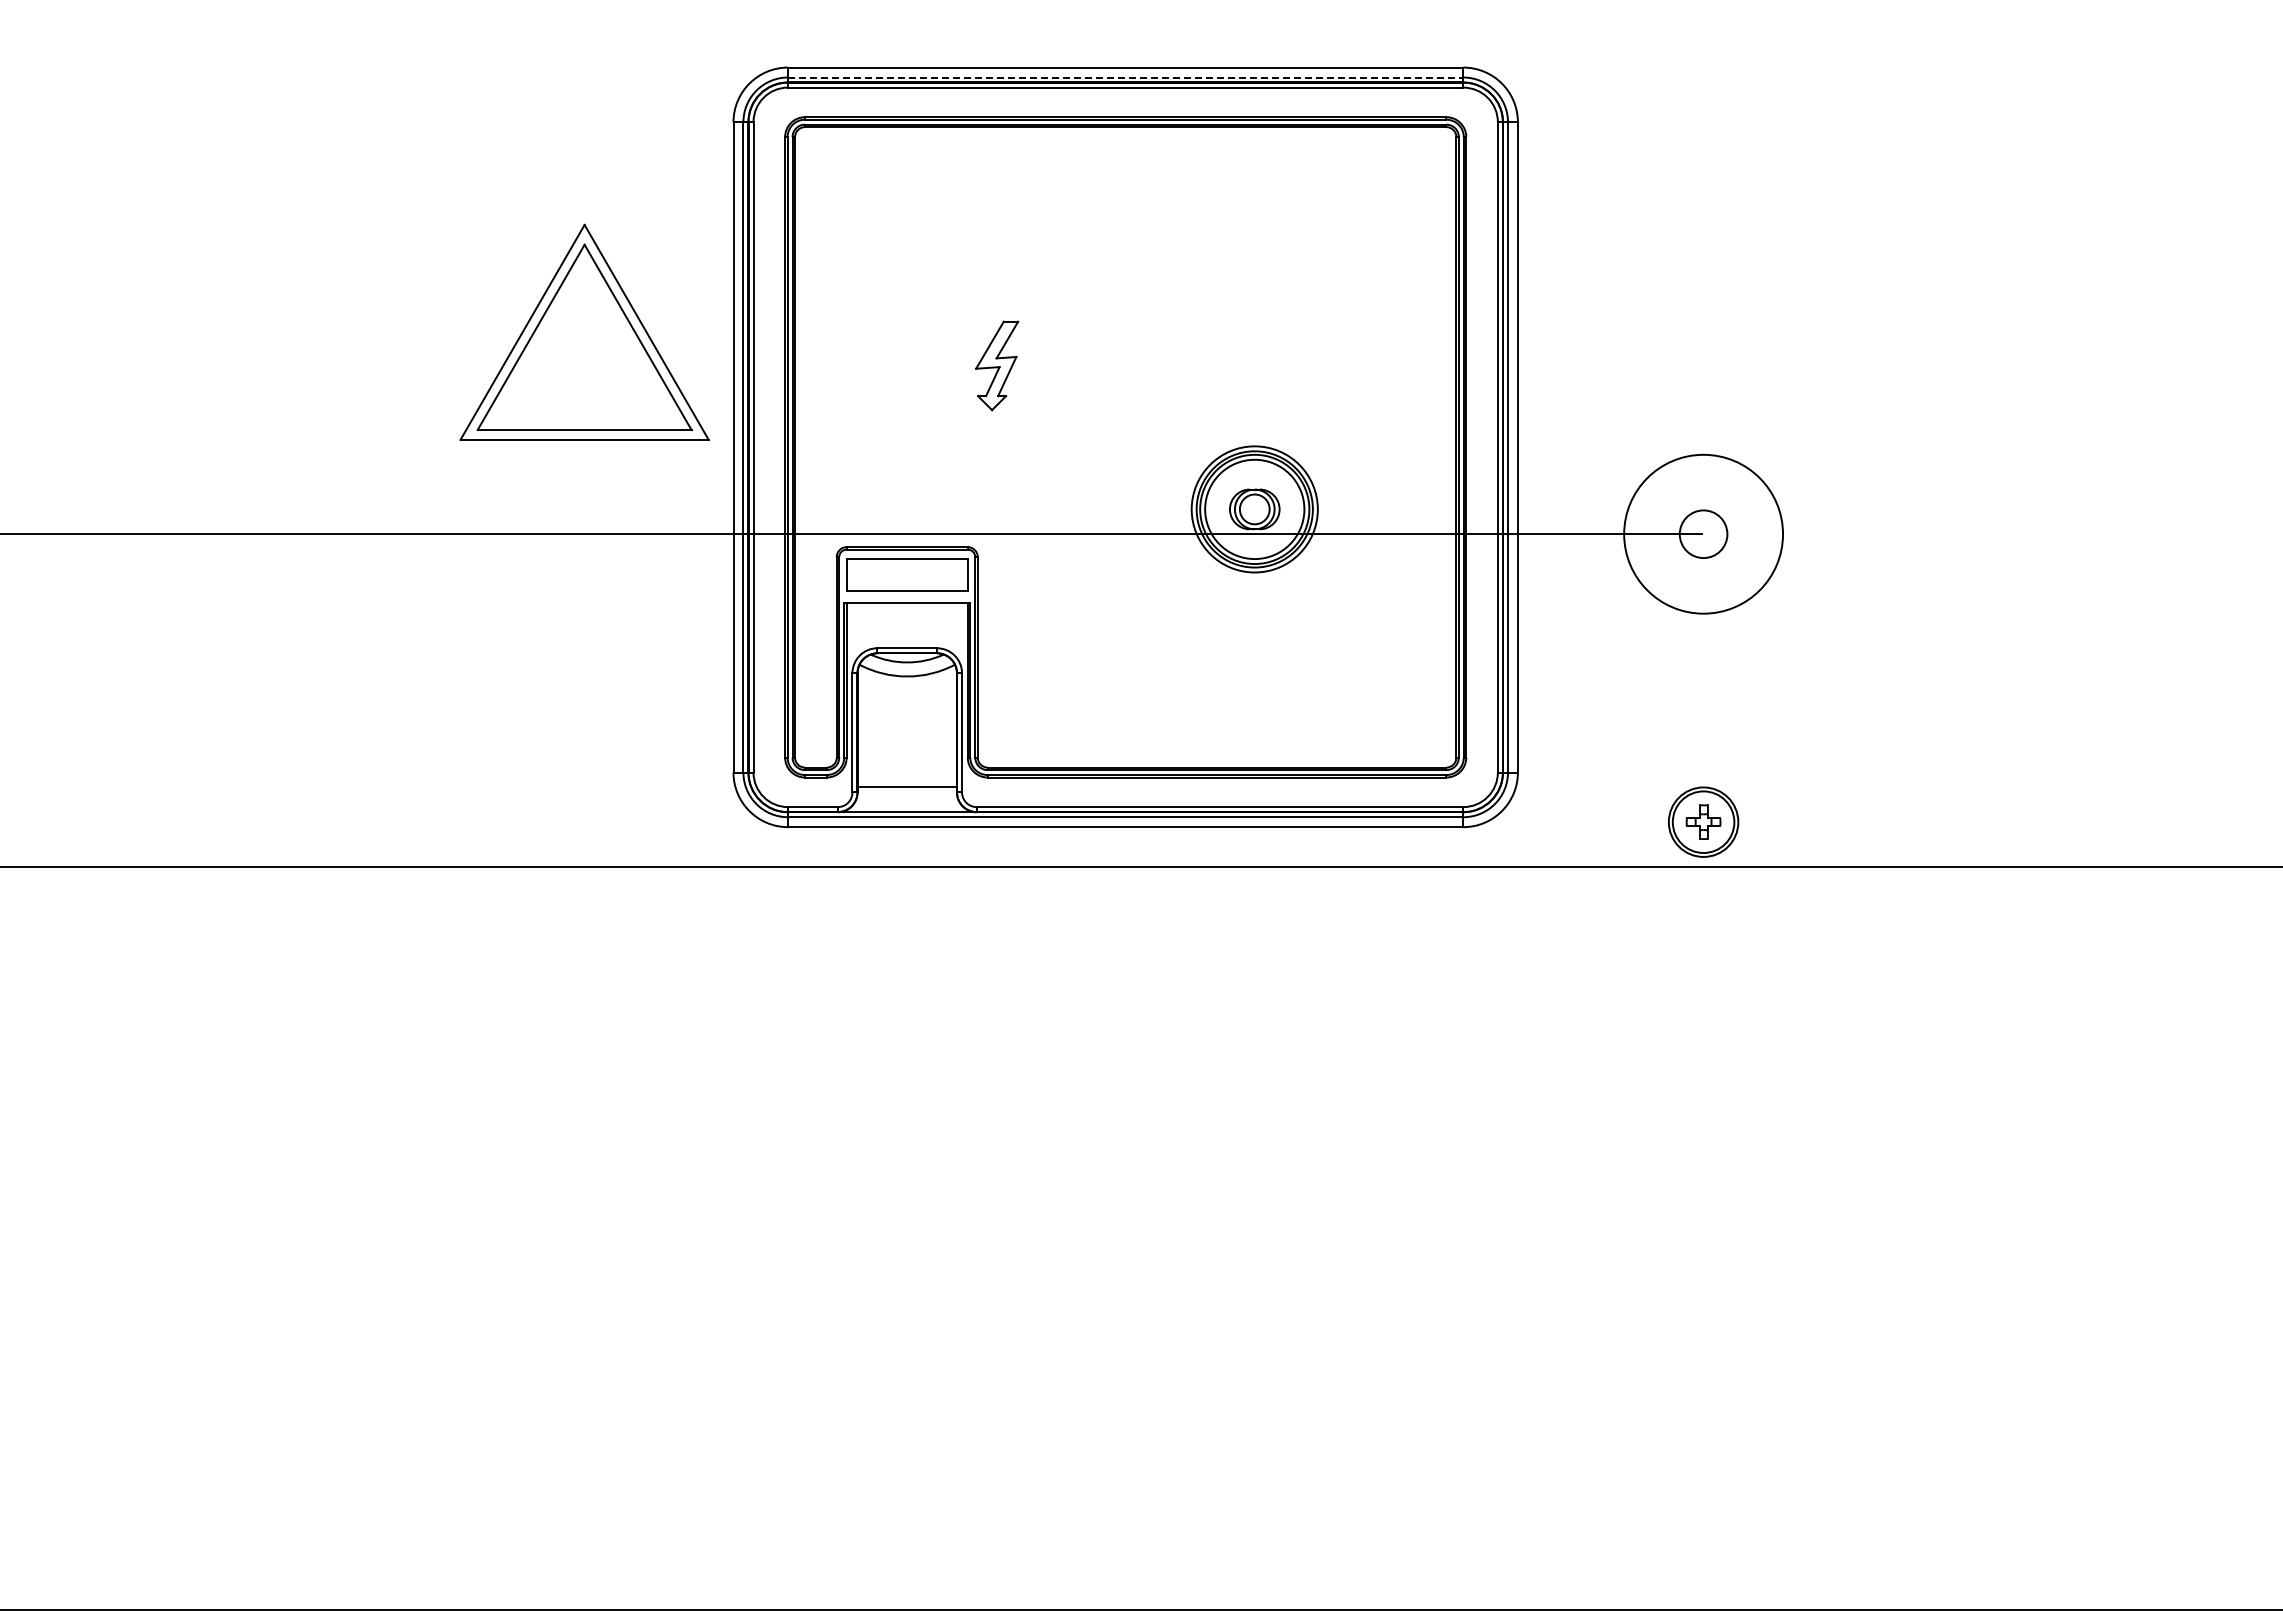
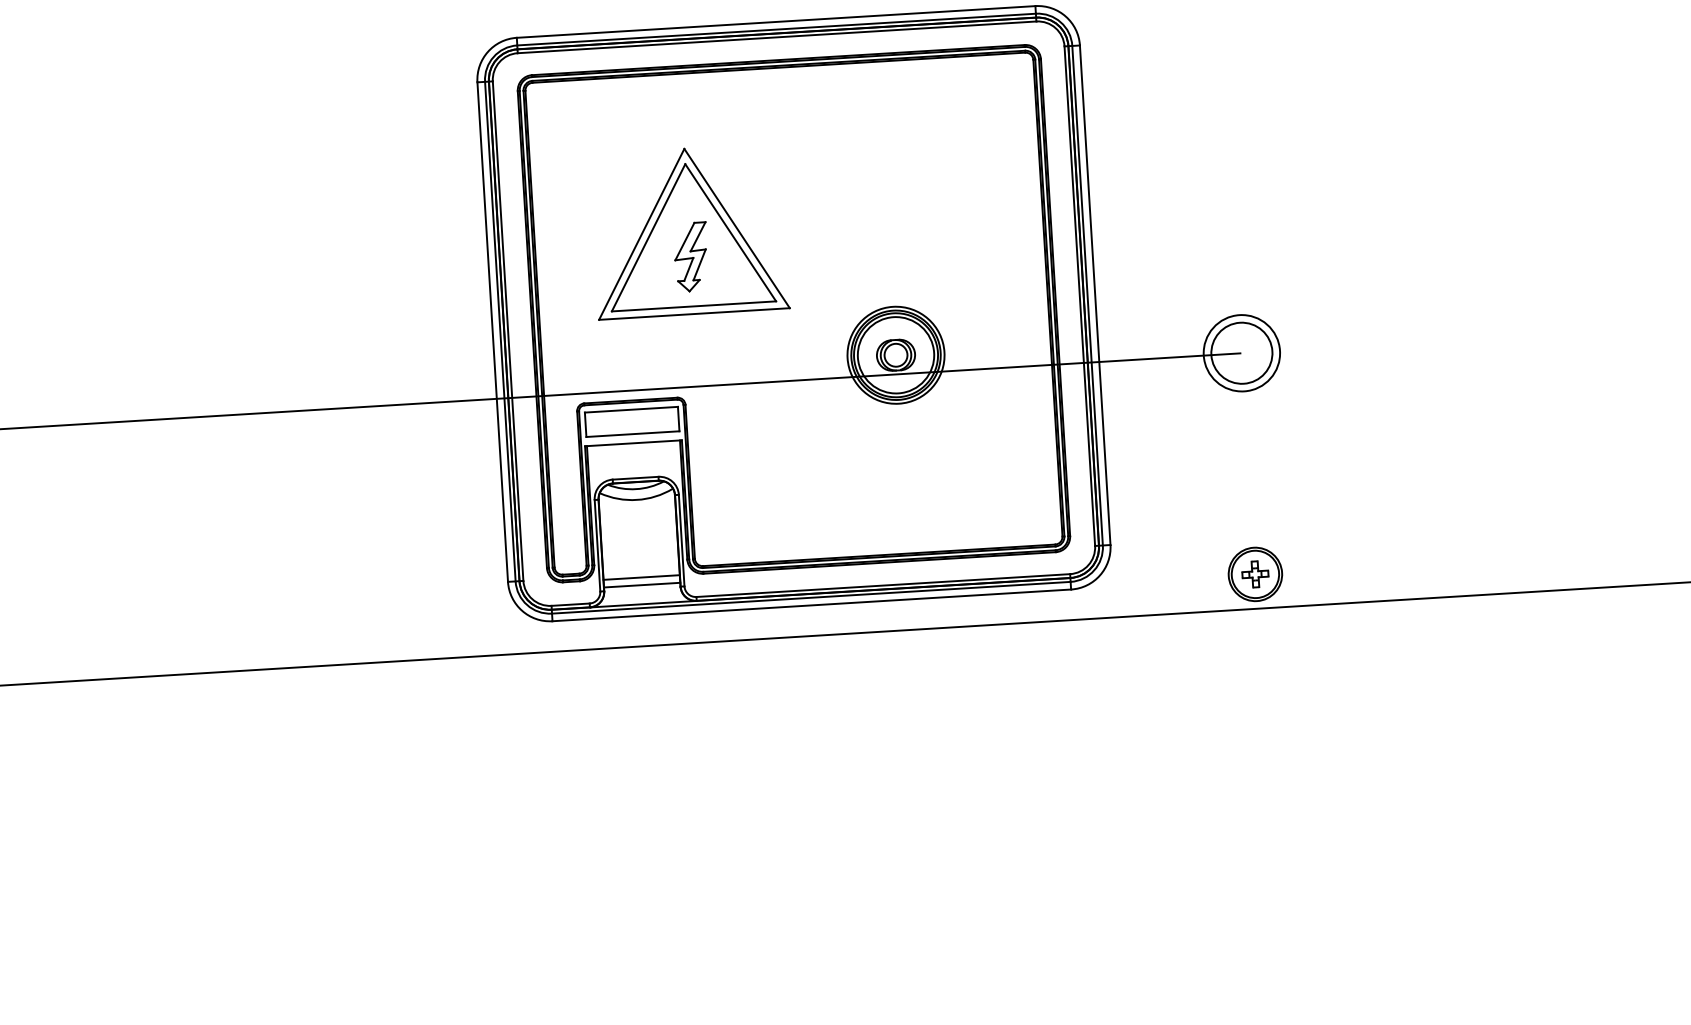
line: (1125, 77) -> (776, 29), dashed -> solid
part: (584, 331) -> (689, 230), moved
circle: (1703, 533) -> (1241, 352), size x0.62
circle: (1703, 533) -> (1241, 352), size x1.67
line: (906, 777) -> (641, 577), added

